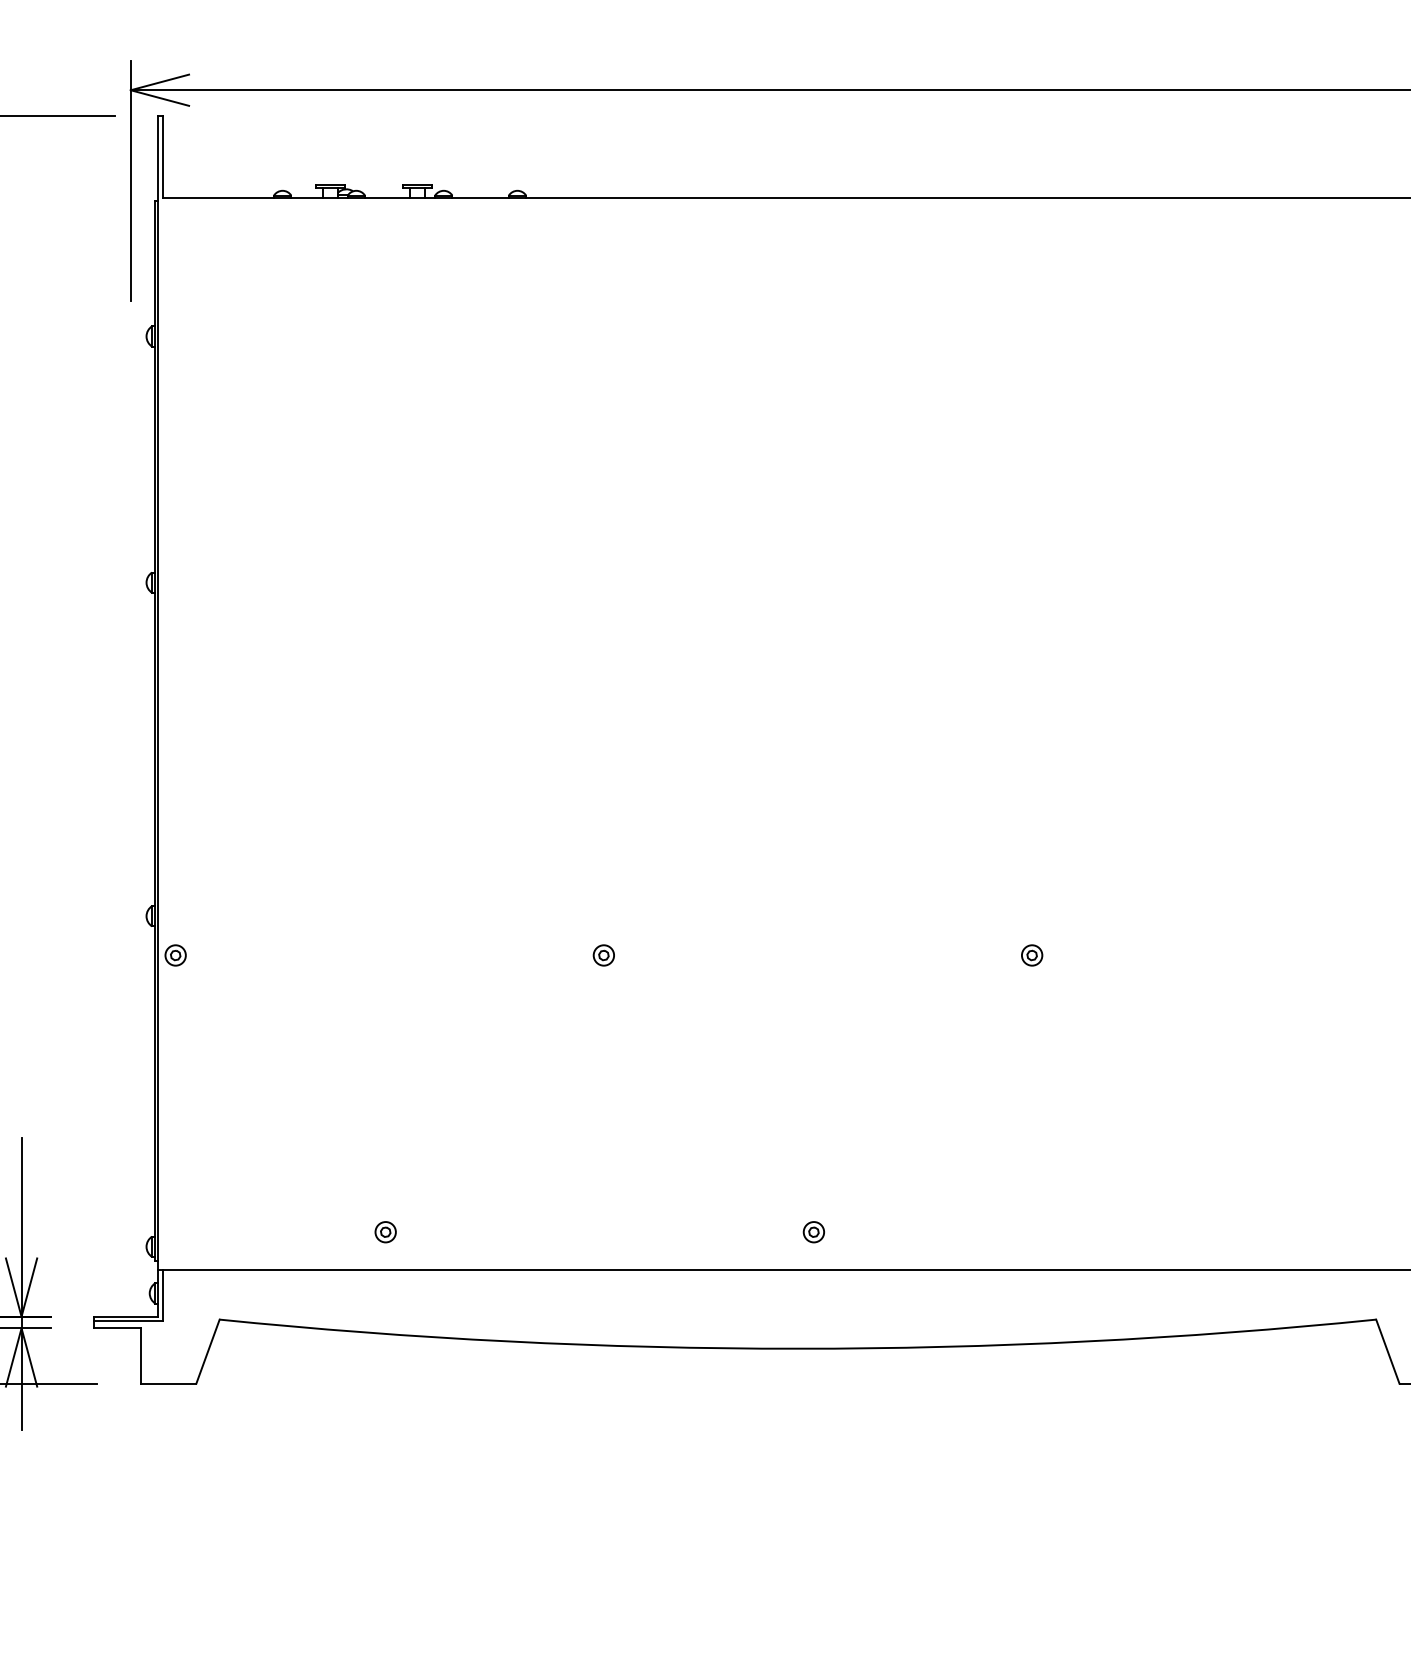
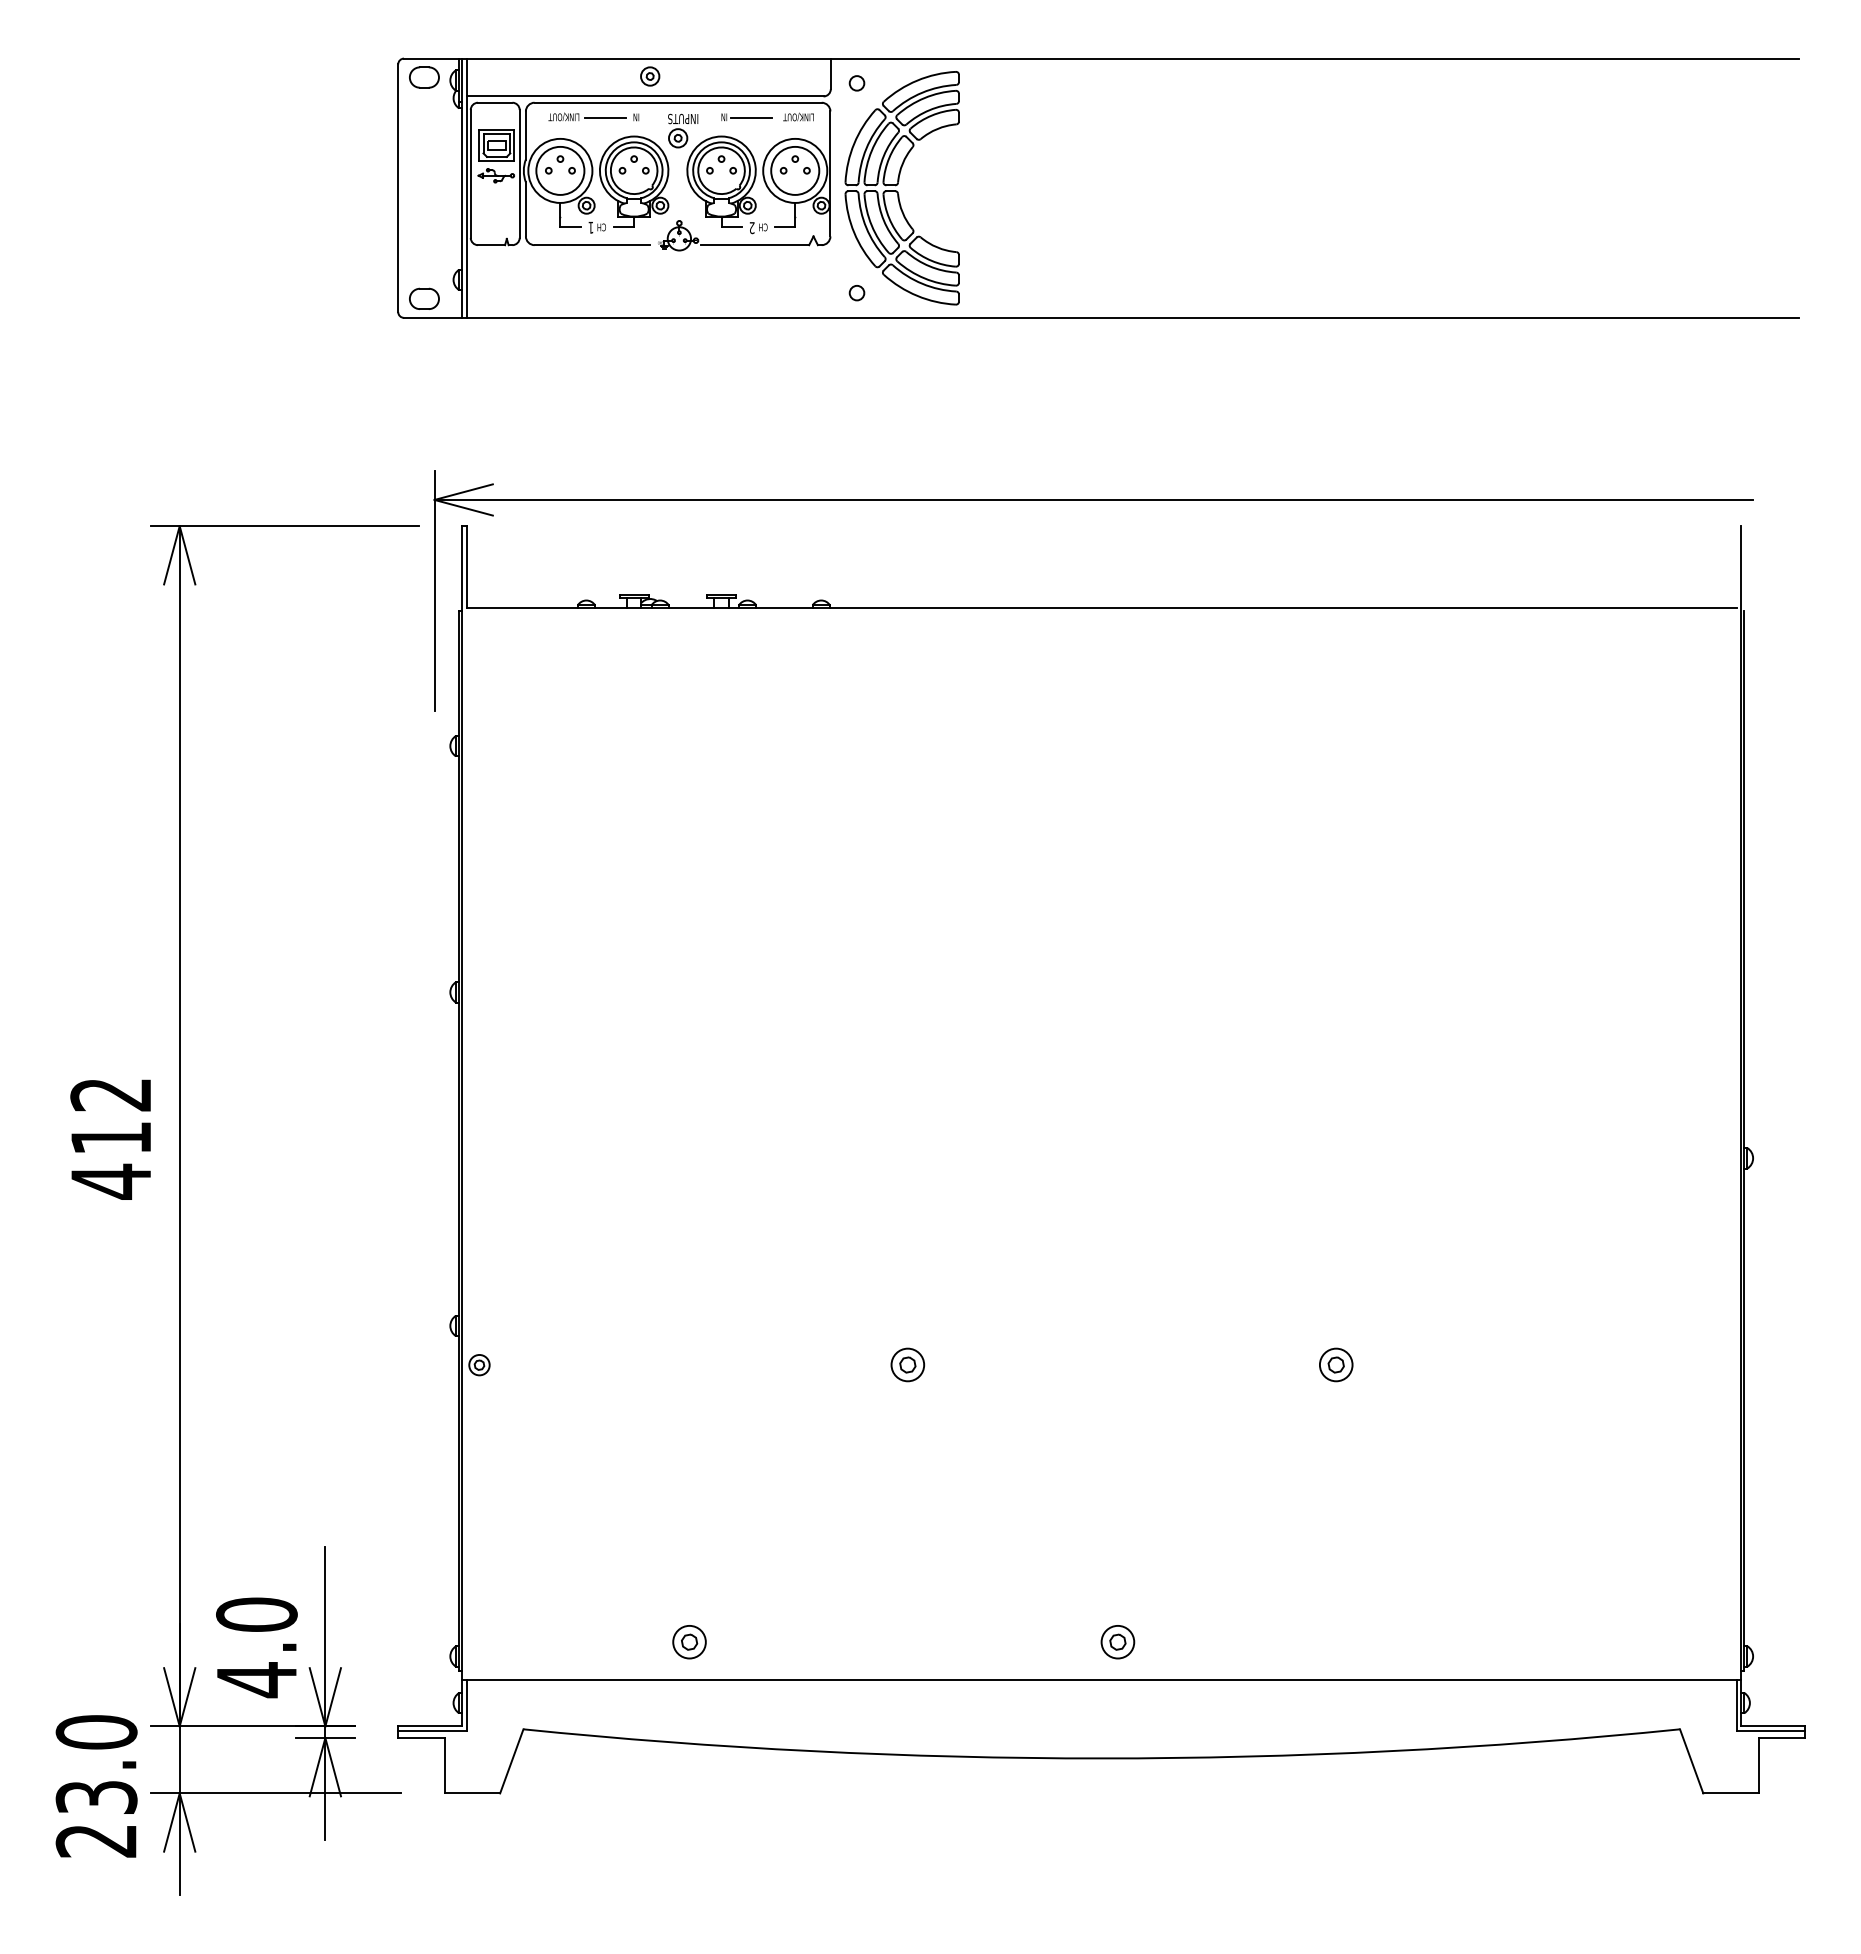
part: (603, 955) -> (907, 1365), size x1.6
part: (1031, 955) -> (1335, 1365), size x1.6
part: (385, 1231) -> (689, 1641), size x1.6
part: (813, 1231) -> (1117, 1641), size x1.6

